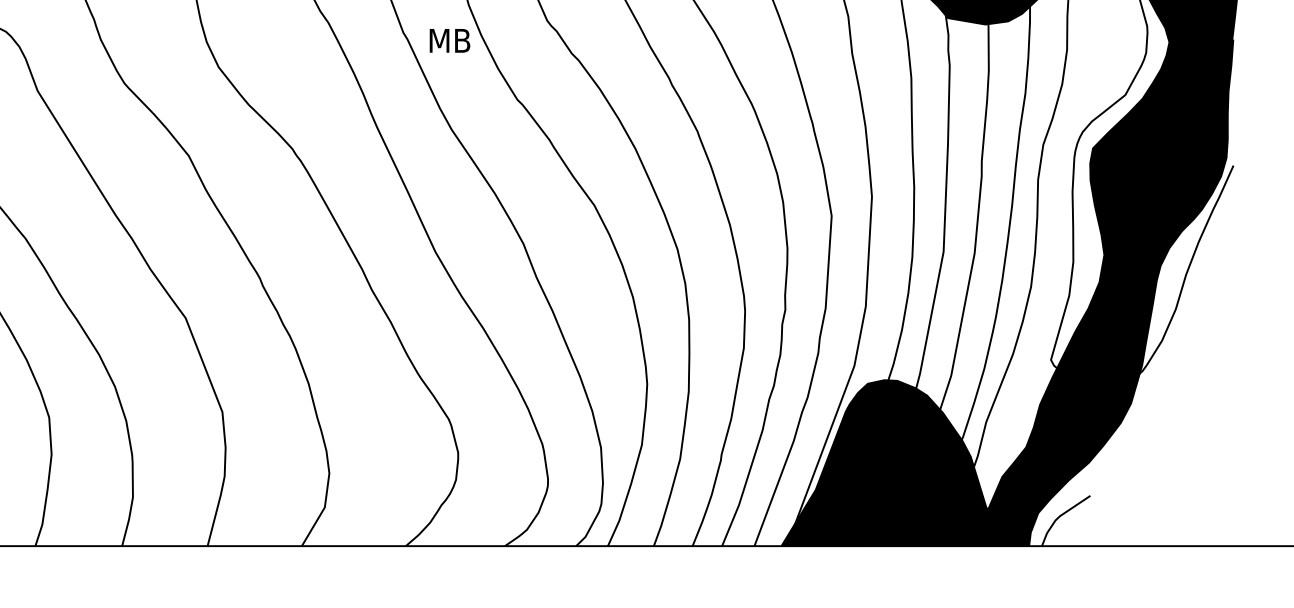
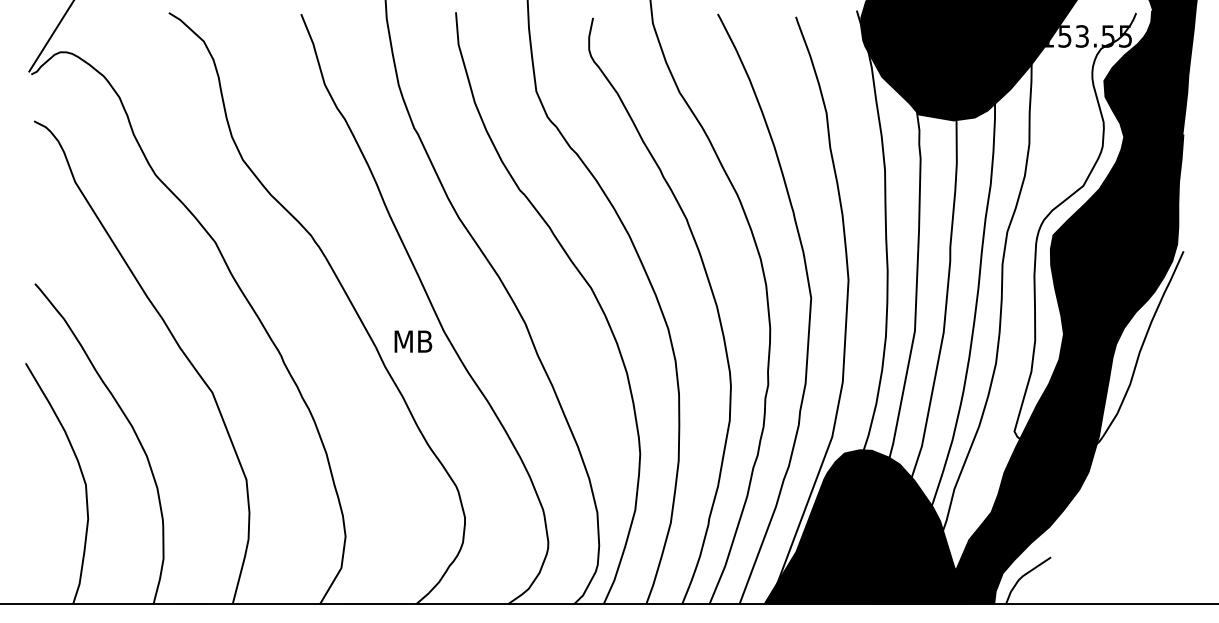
text: (450, 40) -> (413, 341), moved

